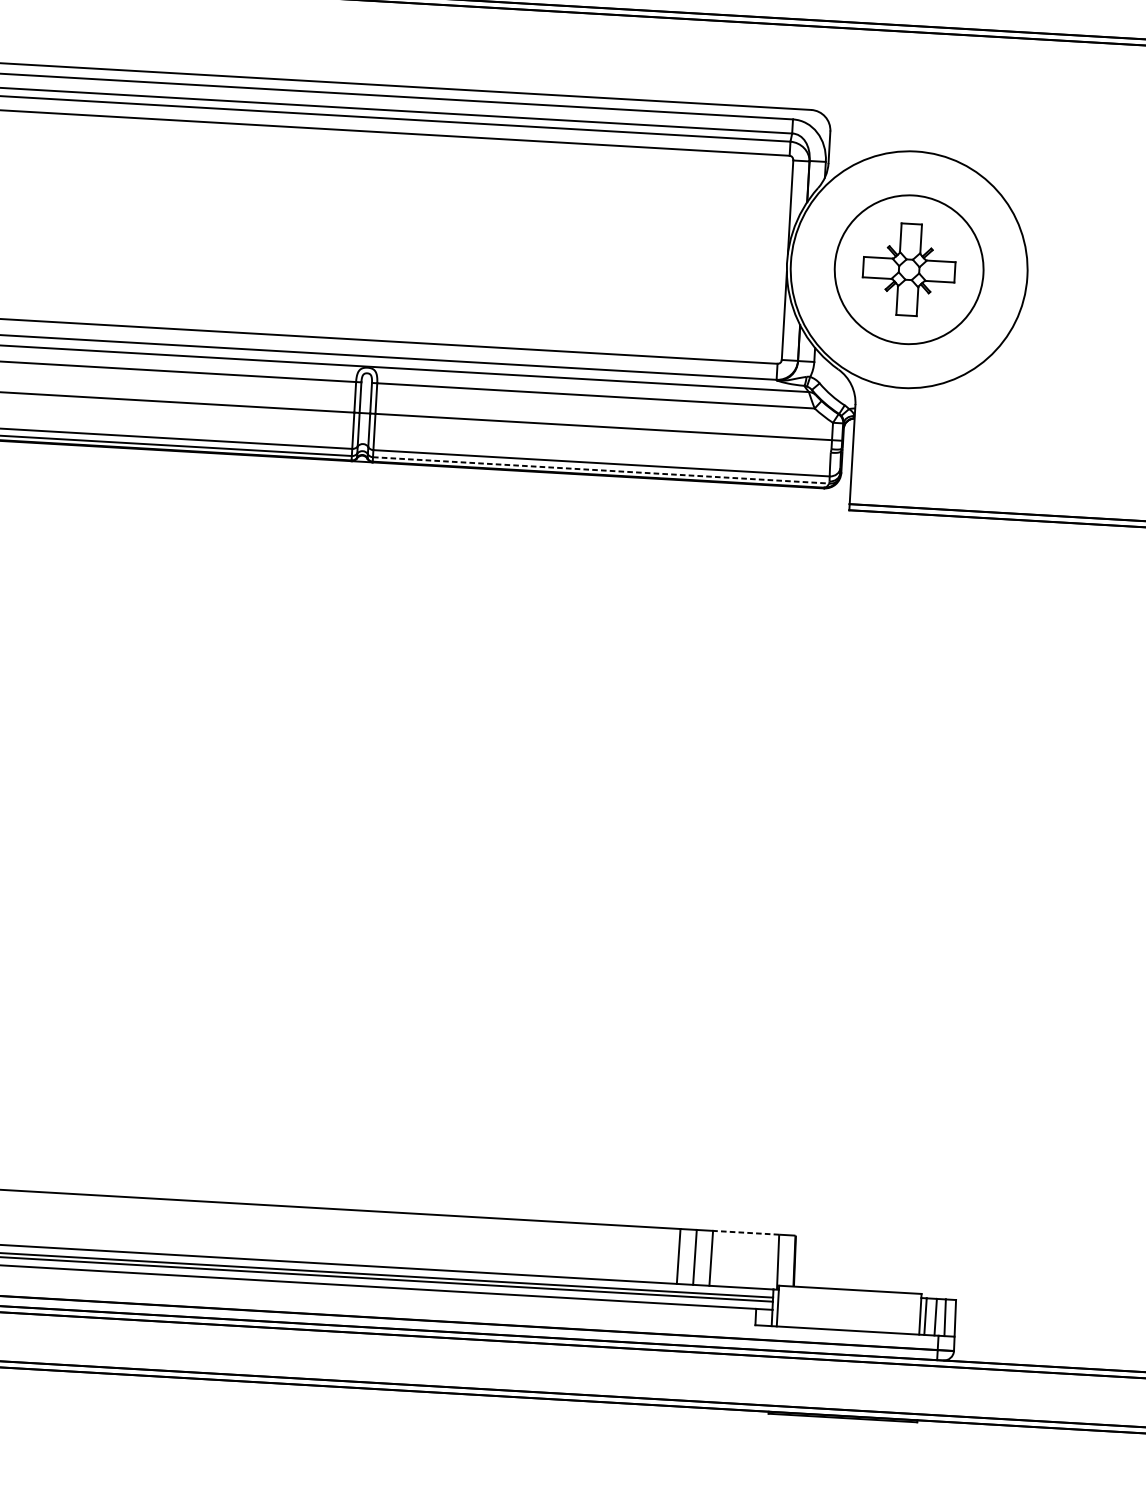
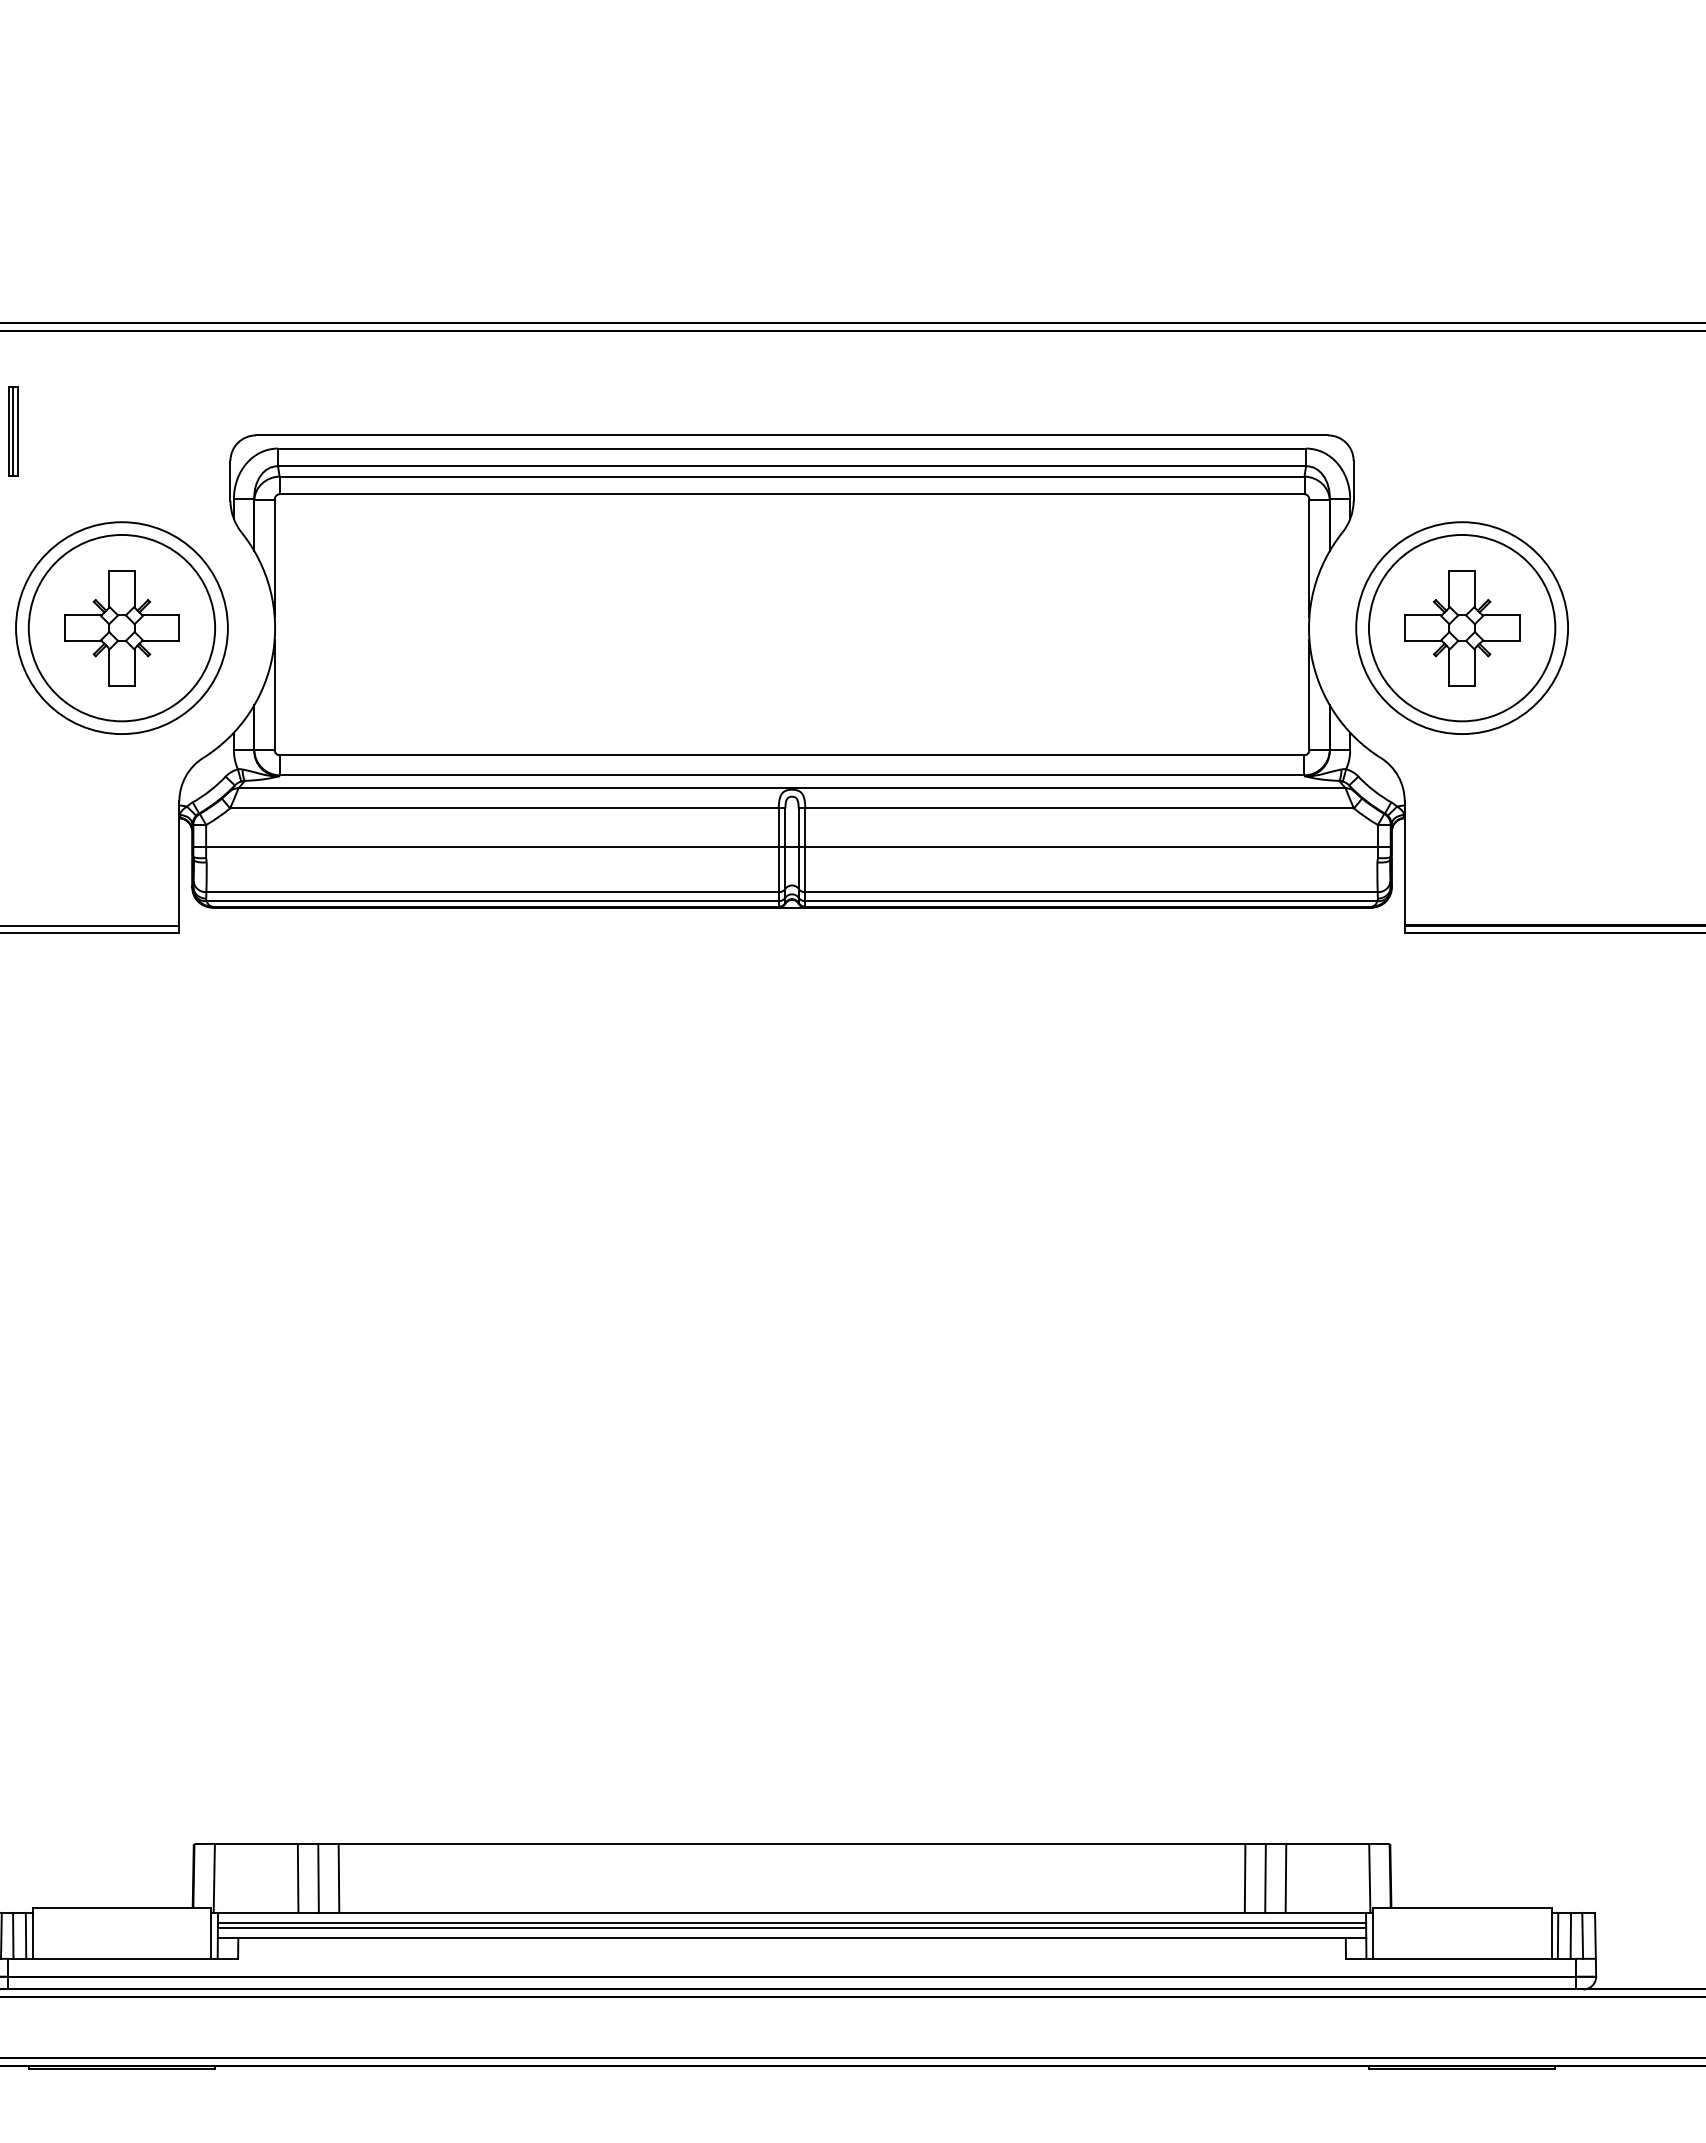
circle: (909, 270) -> (1462, 628), size x0.71
line: (601, 470) -> (1091, 901), dashed -> solid
line: (745, 1232) -> (1327, 1843), dashed -> solid

